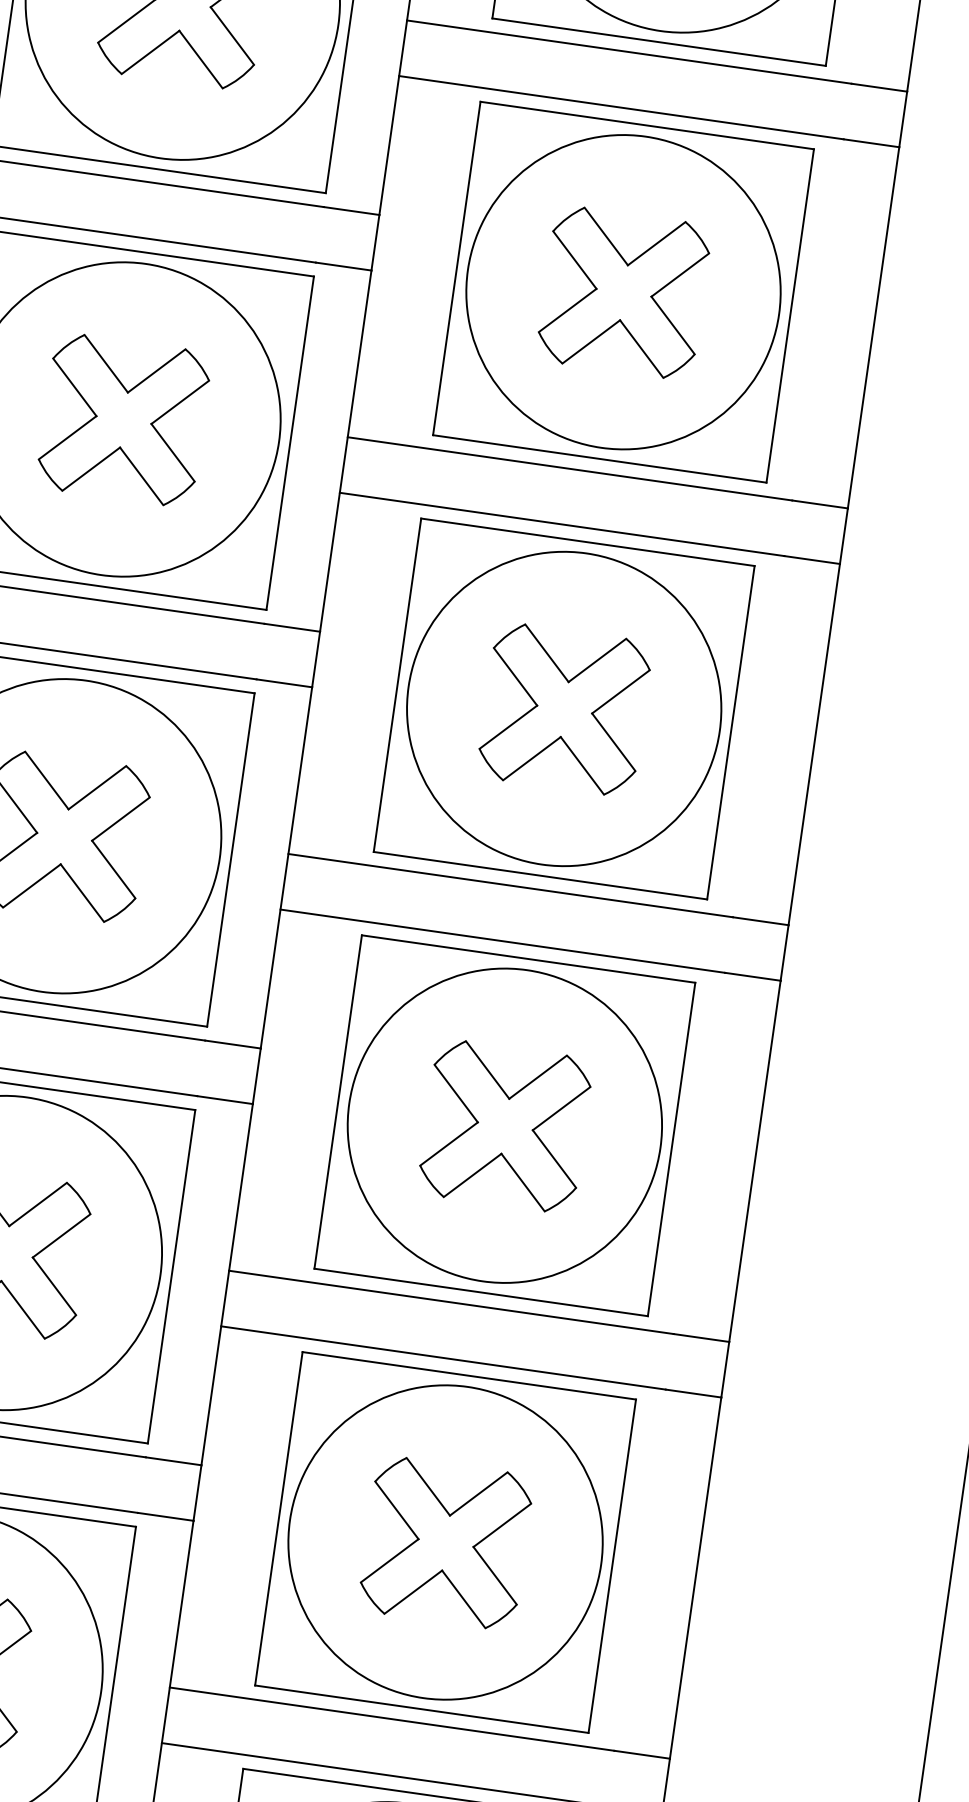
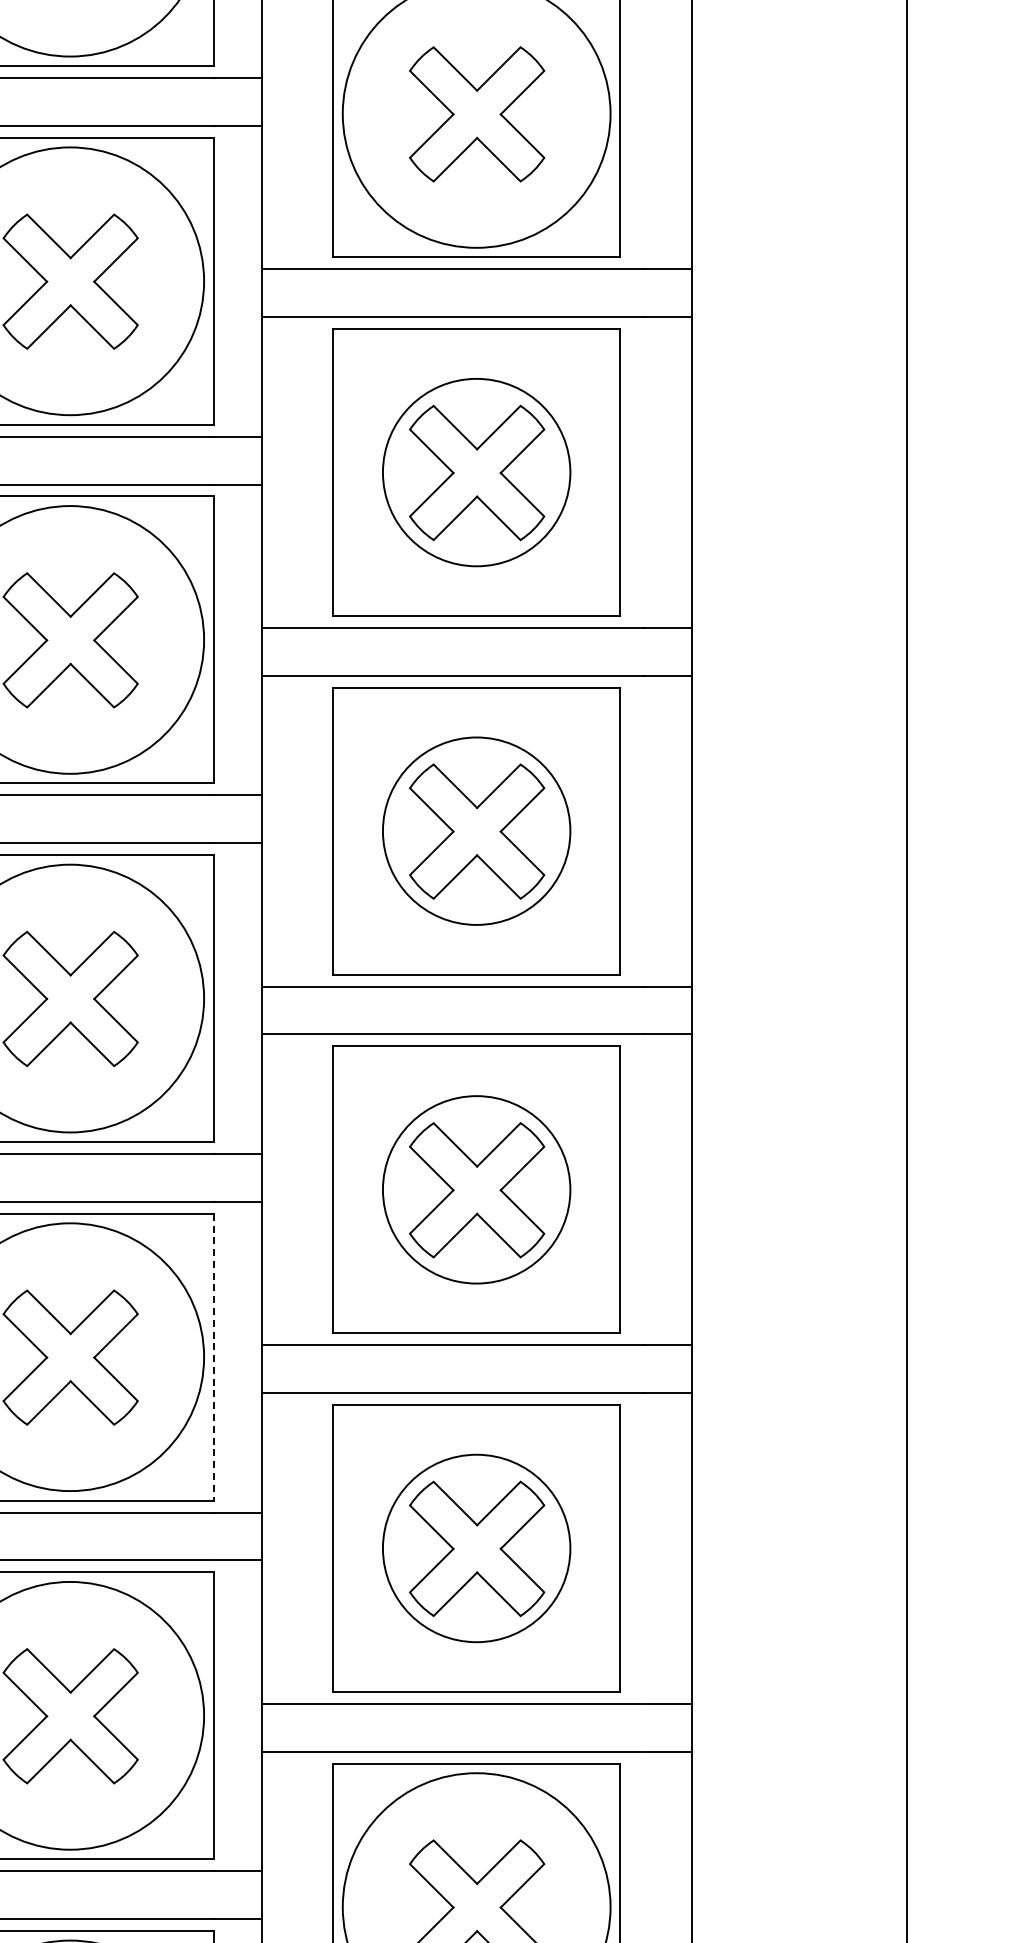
circle: (623, 292) -> (476, 472), size x0.7
circle: (563, 709) -> (476, 831), size x0.7
circle: (504, 1125) -> (476, 1189), size x0.7
line: (171, 1277) -> (213, 1357), solid -> dashed
circle: (445, 1542) -> (476, 1548), size x0.7

